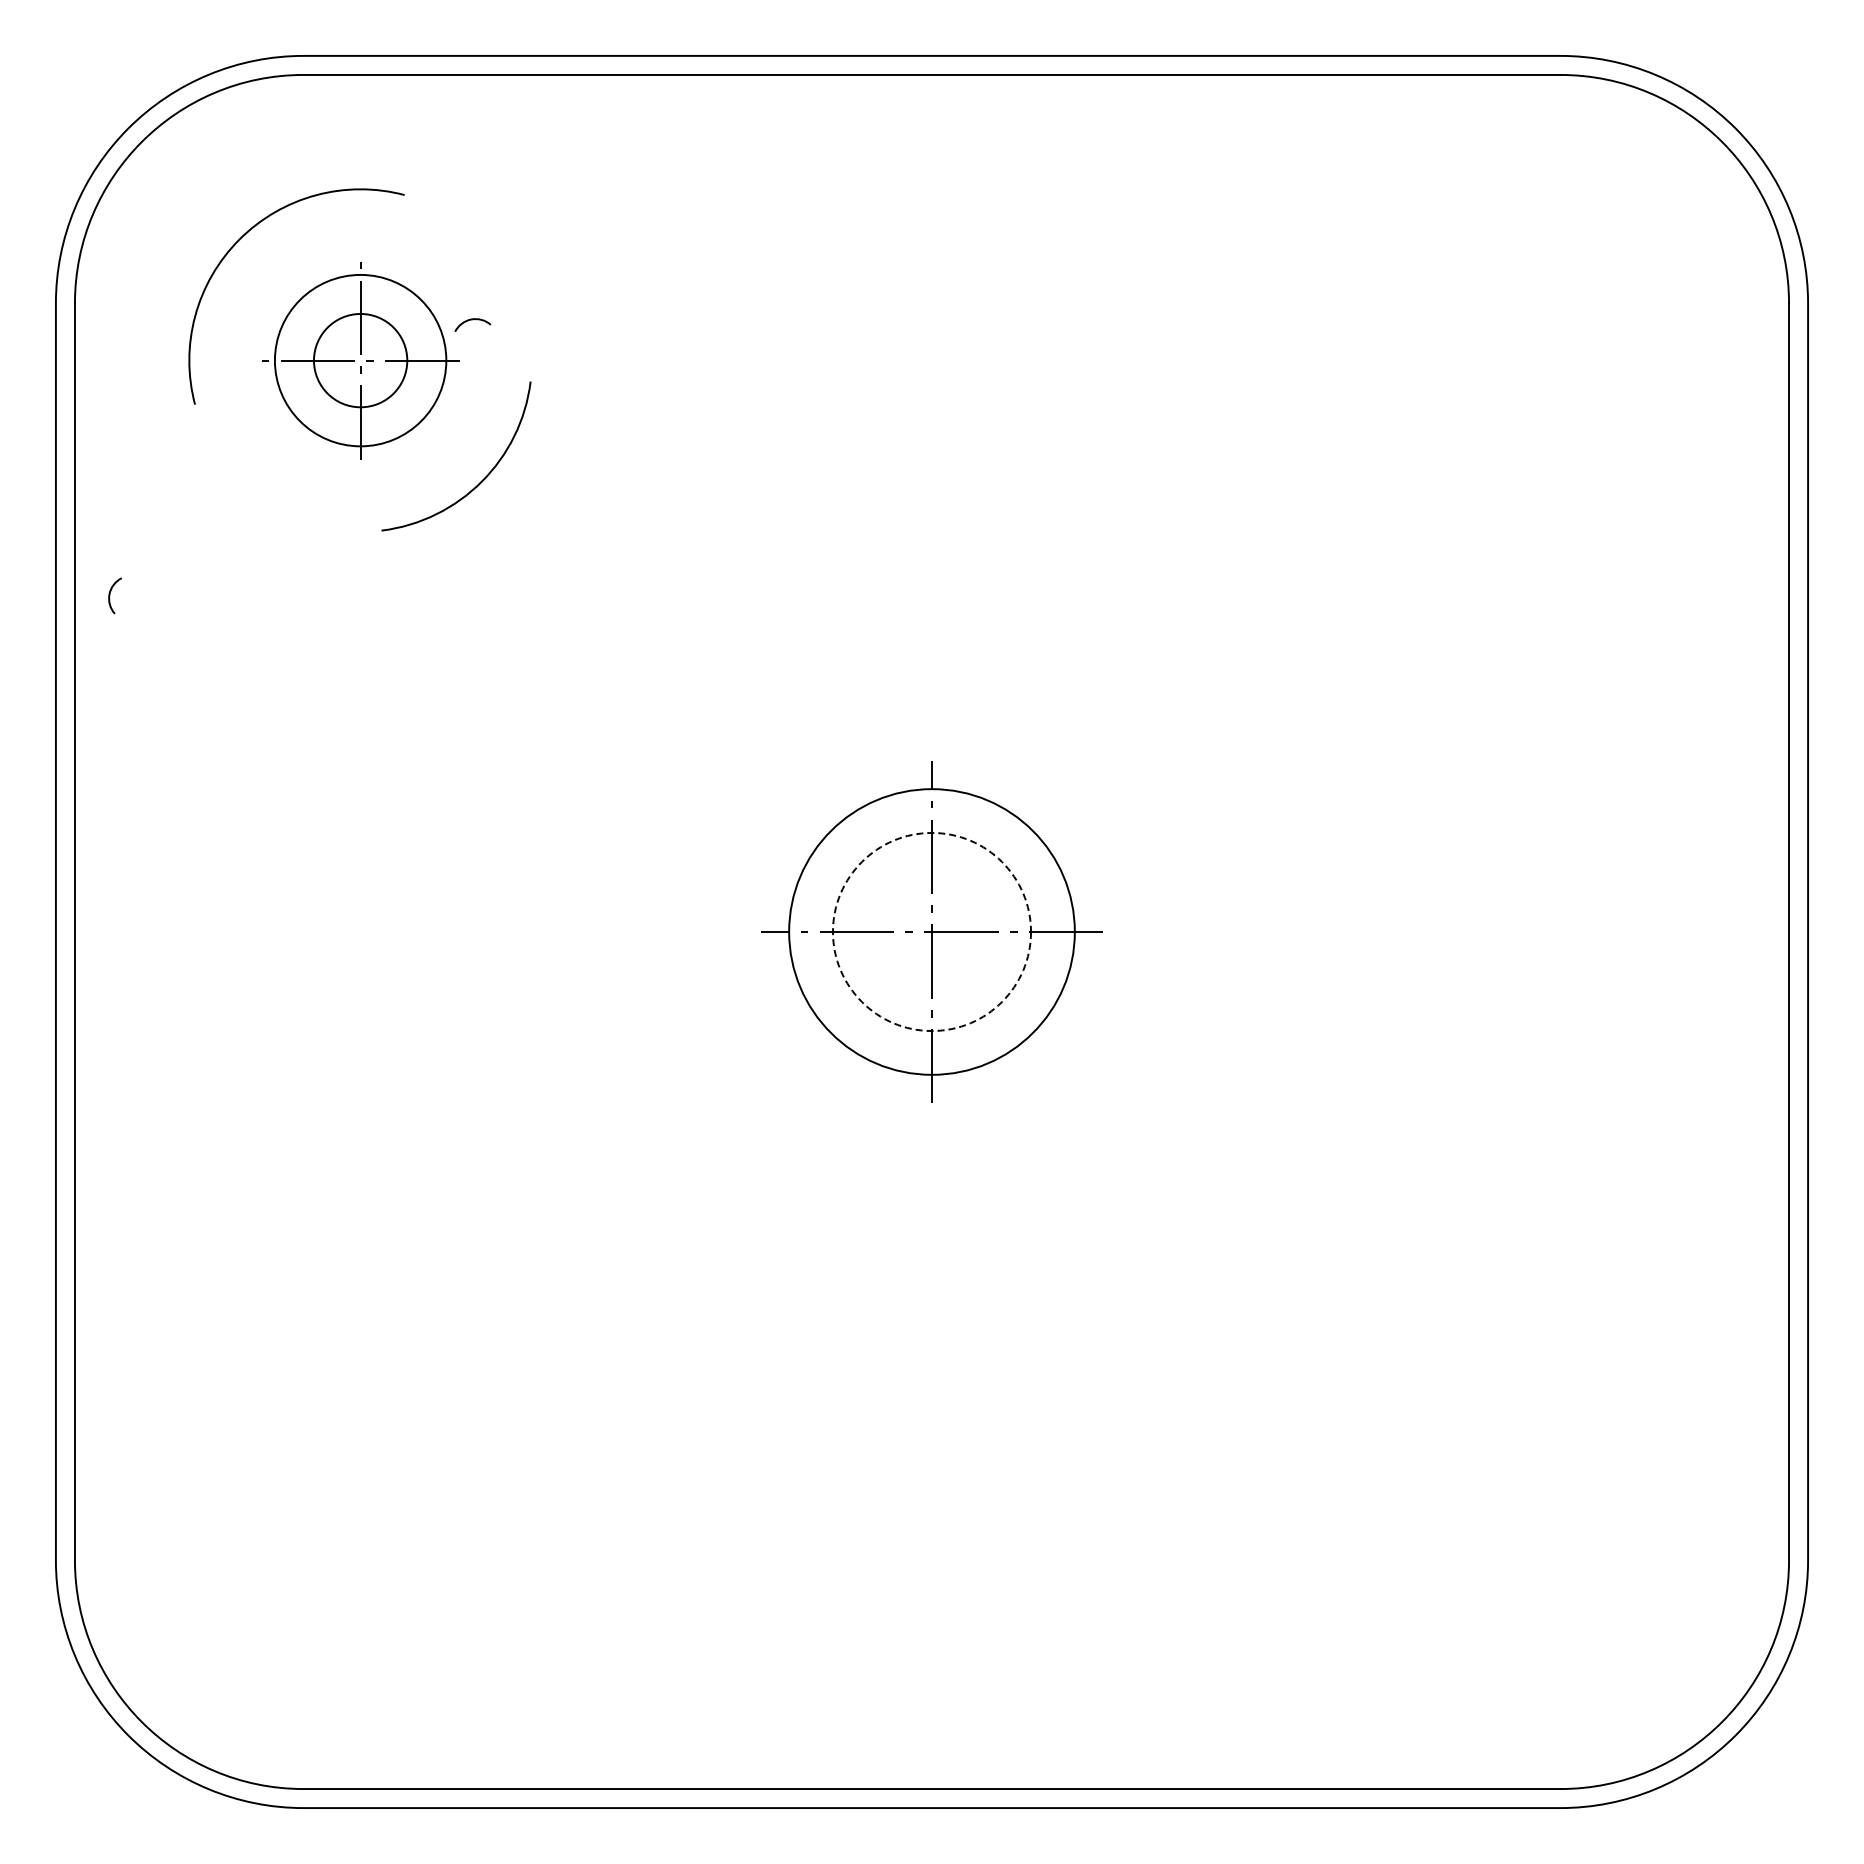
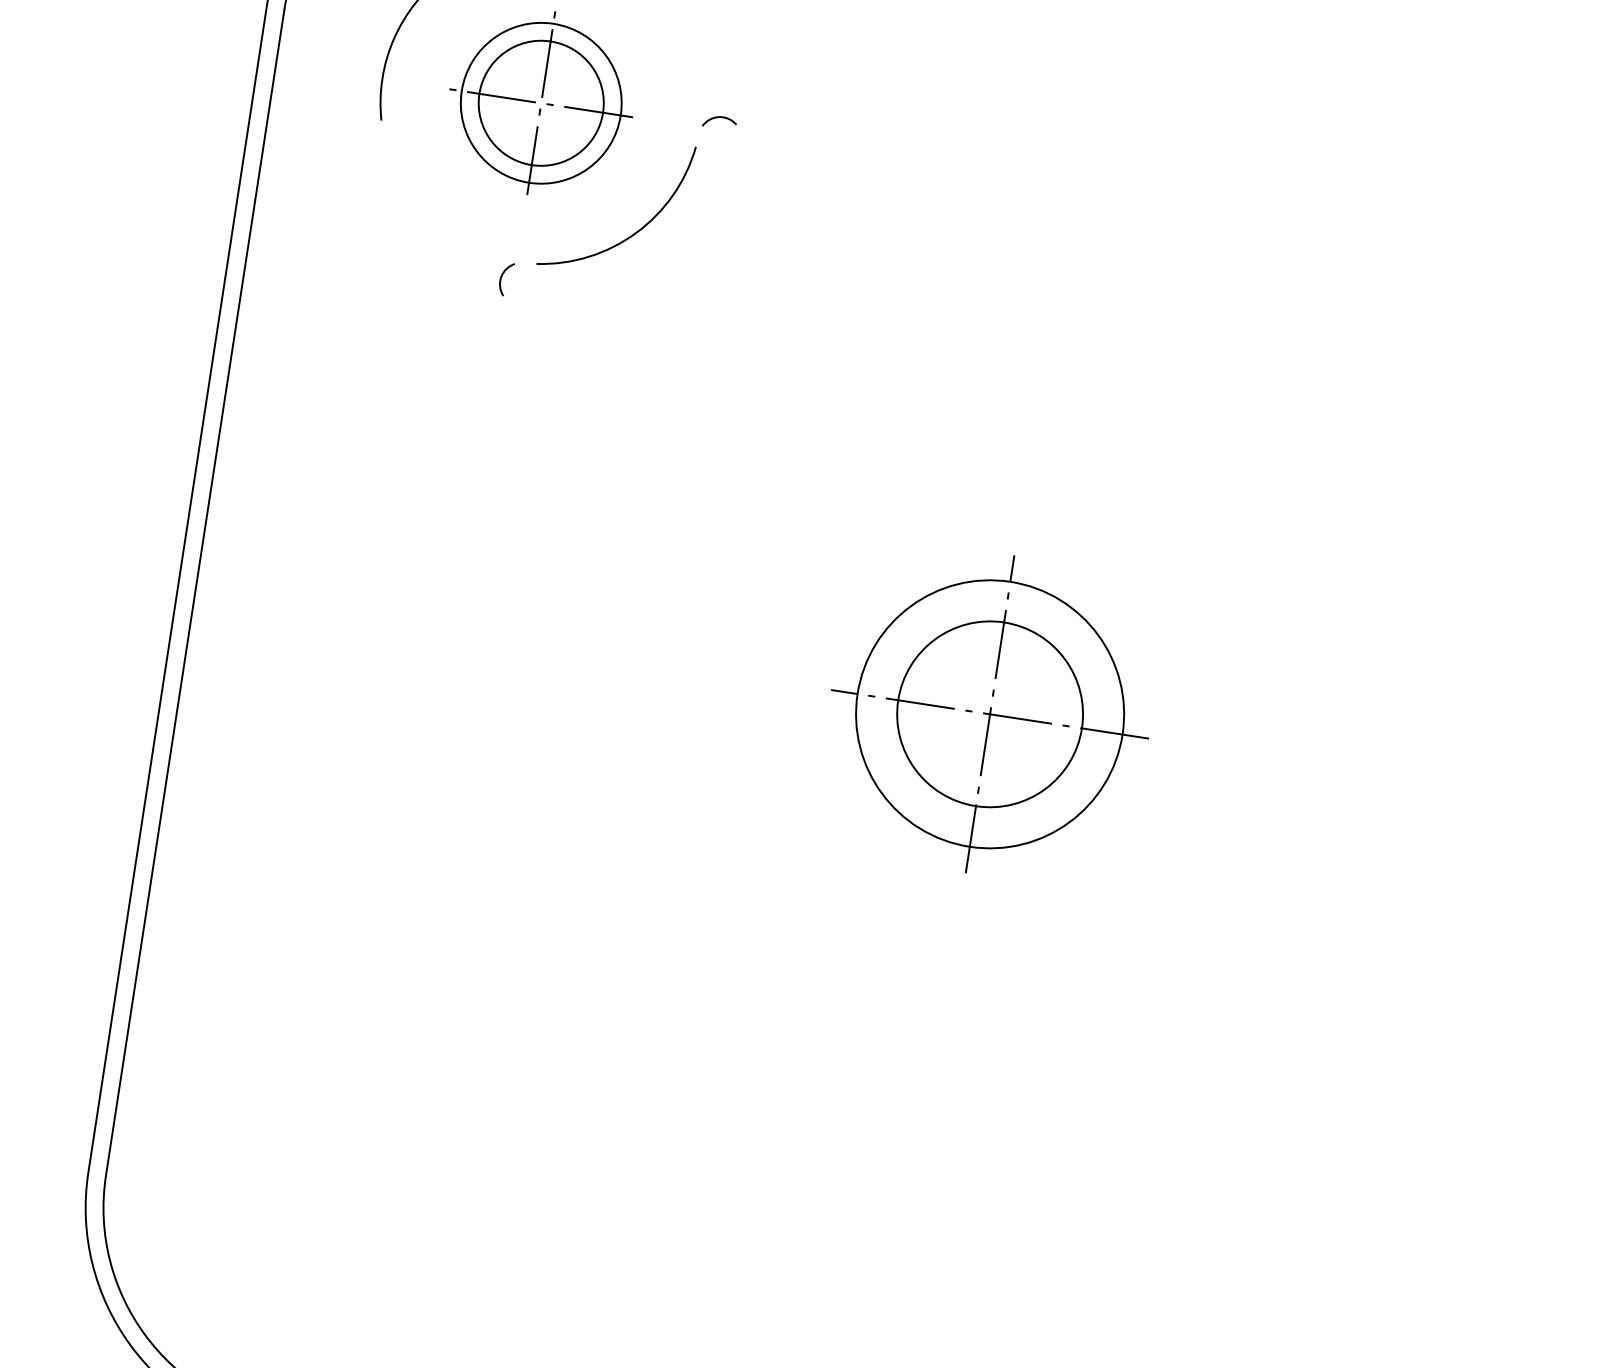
arc: (472, 320) -> (720, 118), moved
circle: (360, 360) -> (541, 103), size x1.43
arc: (110, 595) -> (501, 278), moved
circle: (931, 931) -> (989, 713), dashed -> solid

